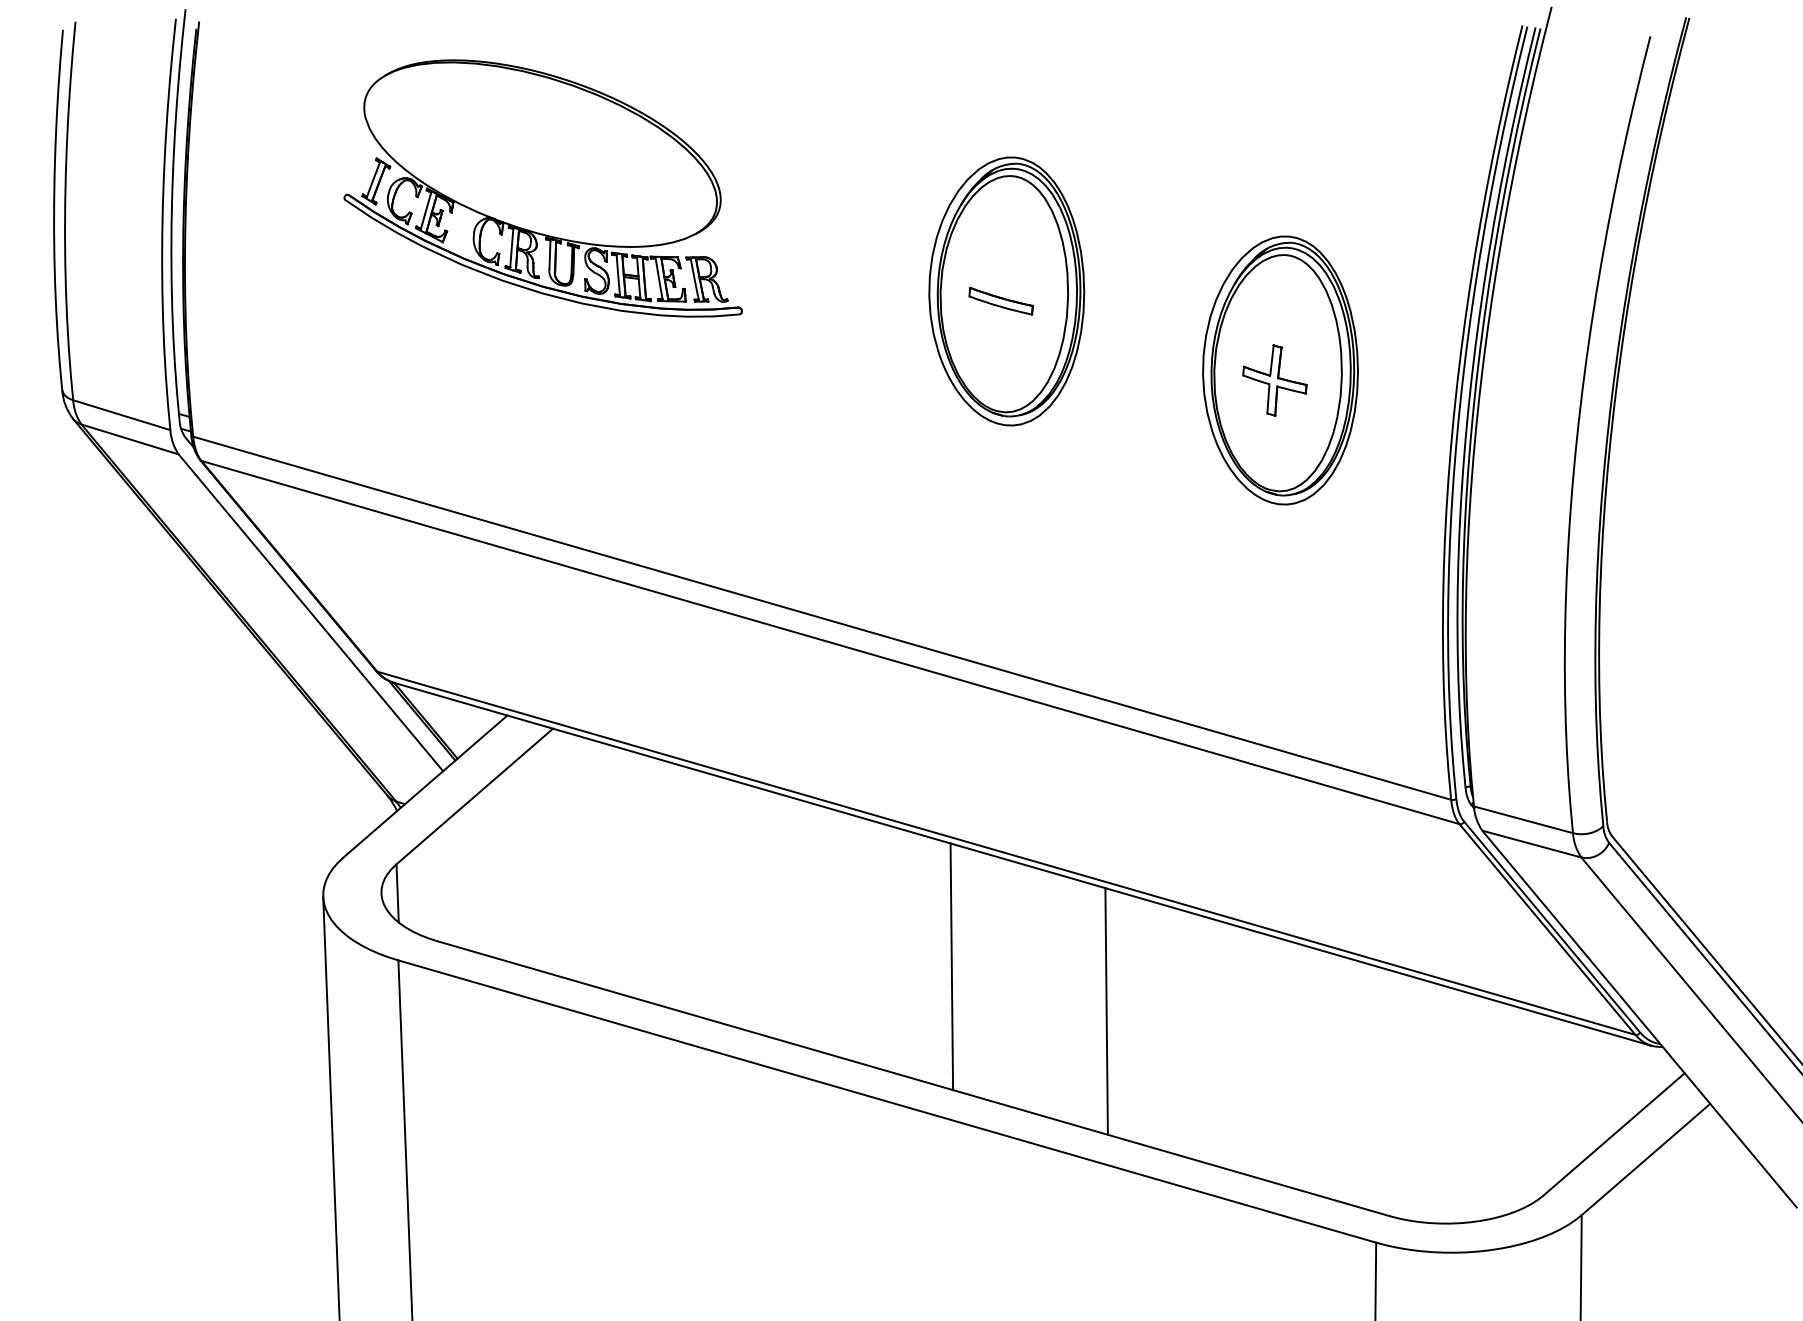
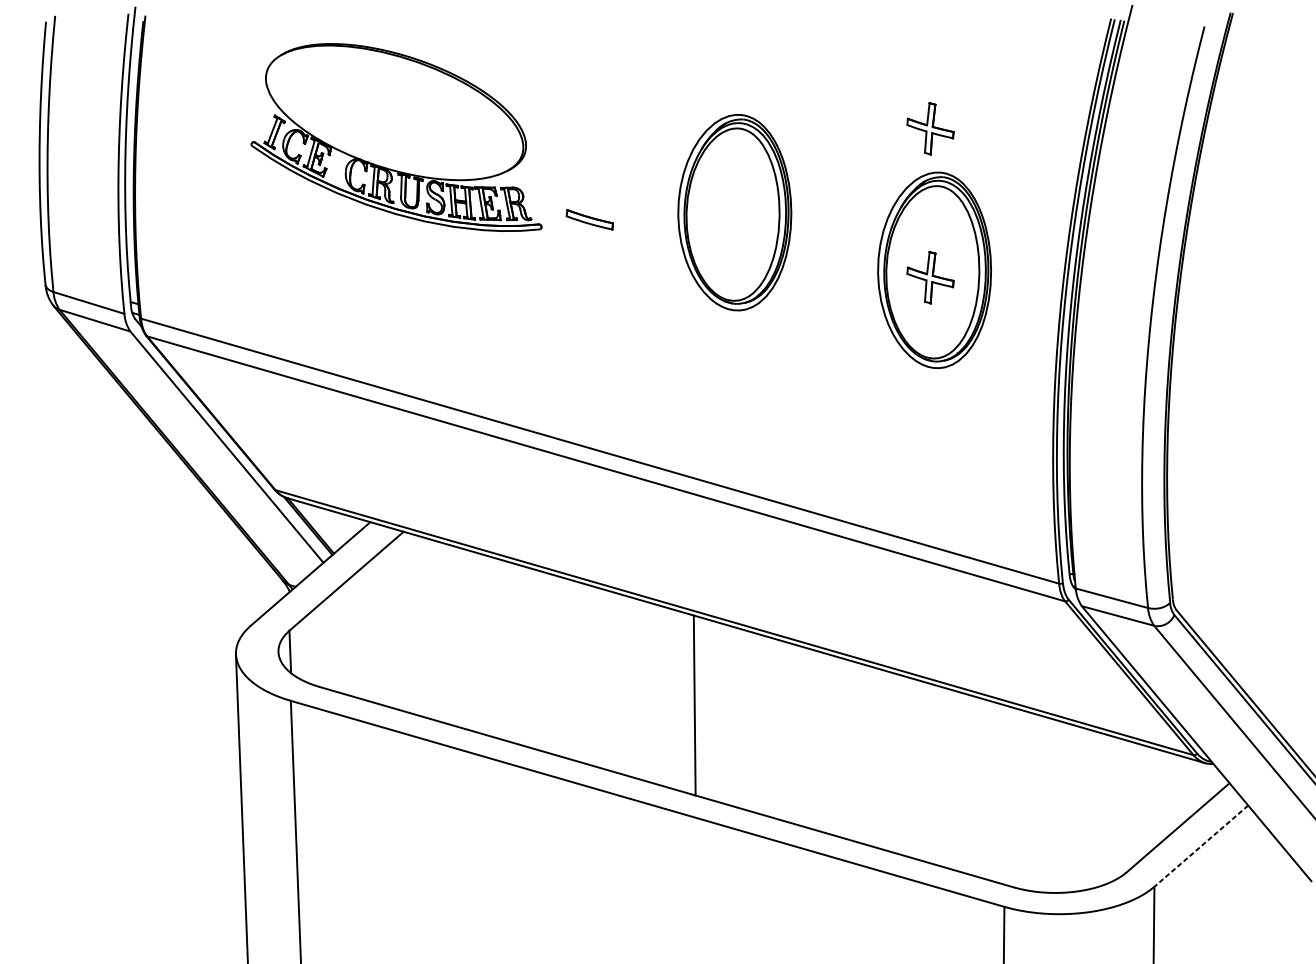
part: (1274, 176) -> (930, 128), added
part: (1000, 300) -> (589, 219), moved
line: (1106, 1011) -> (807, 738), removed
line: (1646, 1159) -> (1201, 846), solid -> dashed

